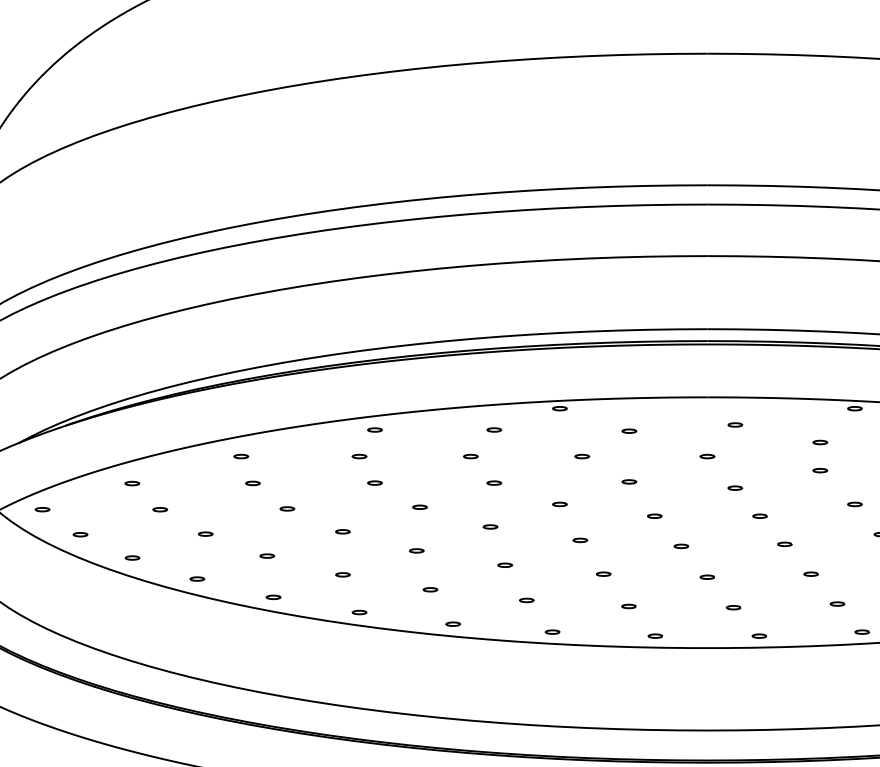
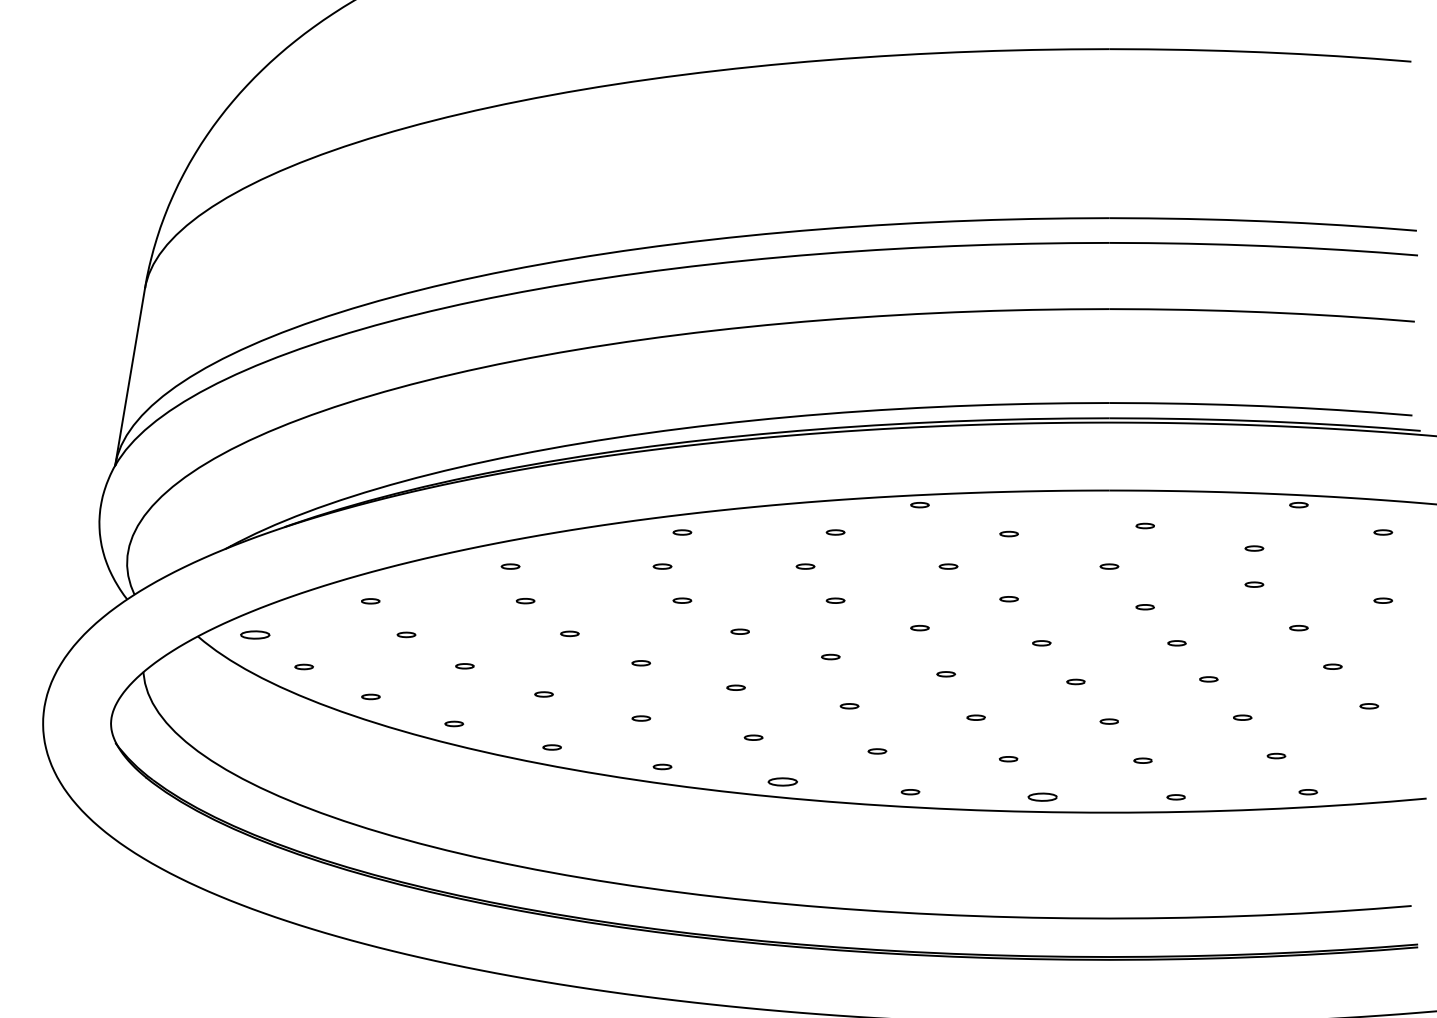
part: (42, 509) -> (255, 634), size x1.6
part: (452, 623) -> (782, 781), size x1.6
part: (655, 636) -> (1042, 797), size x1.6

